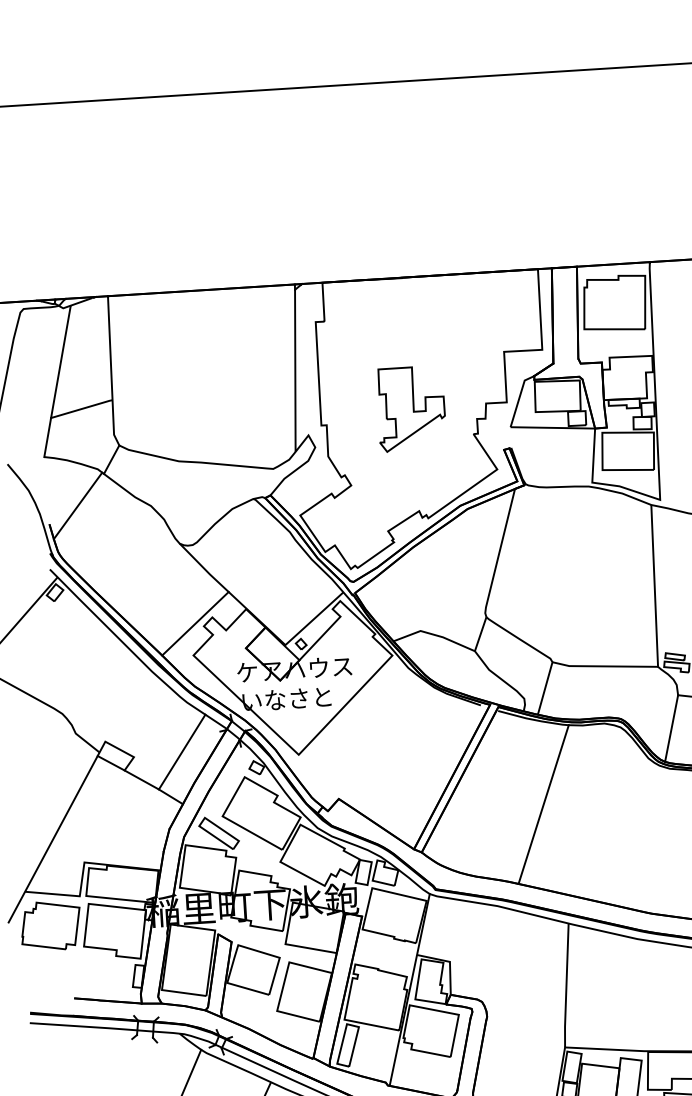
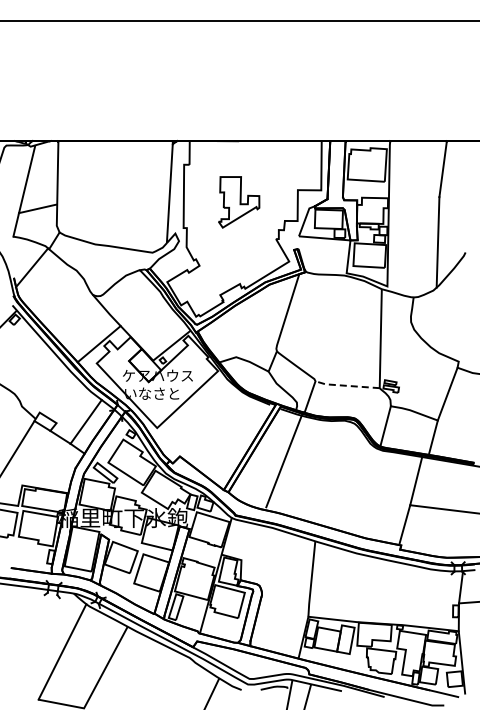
part: (411, 409) -> (239, 202), moved
line: (603, 665) -> (346, 385), solid -> dashed
line: (543, 804) -> (284, 459), moved

